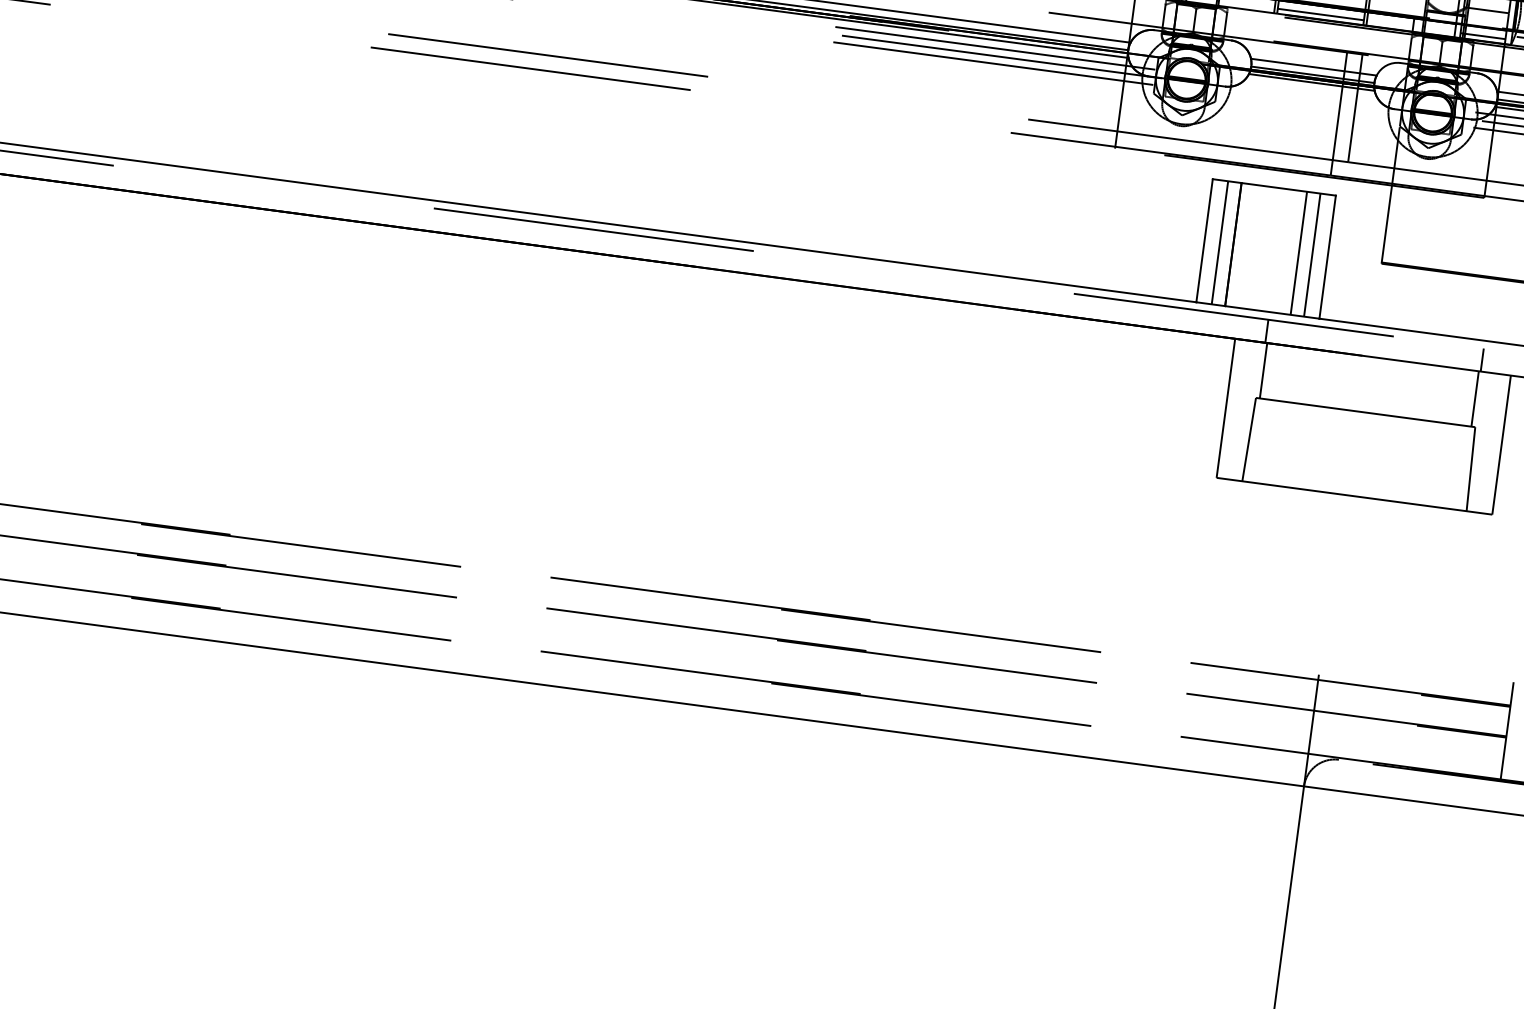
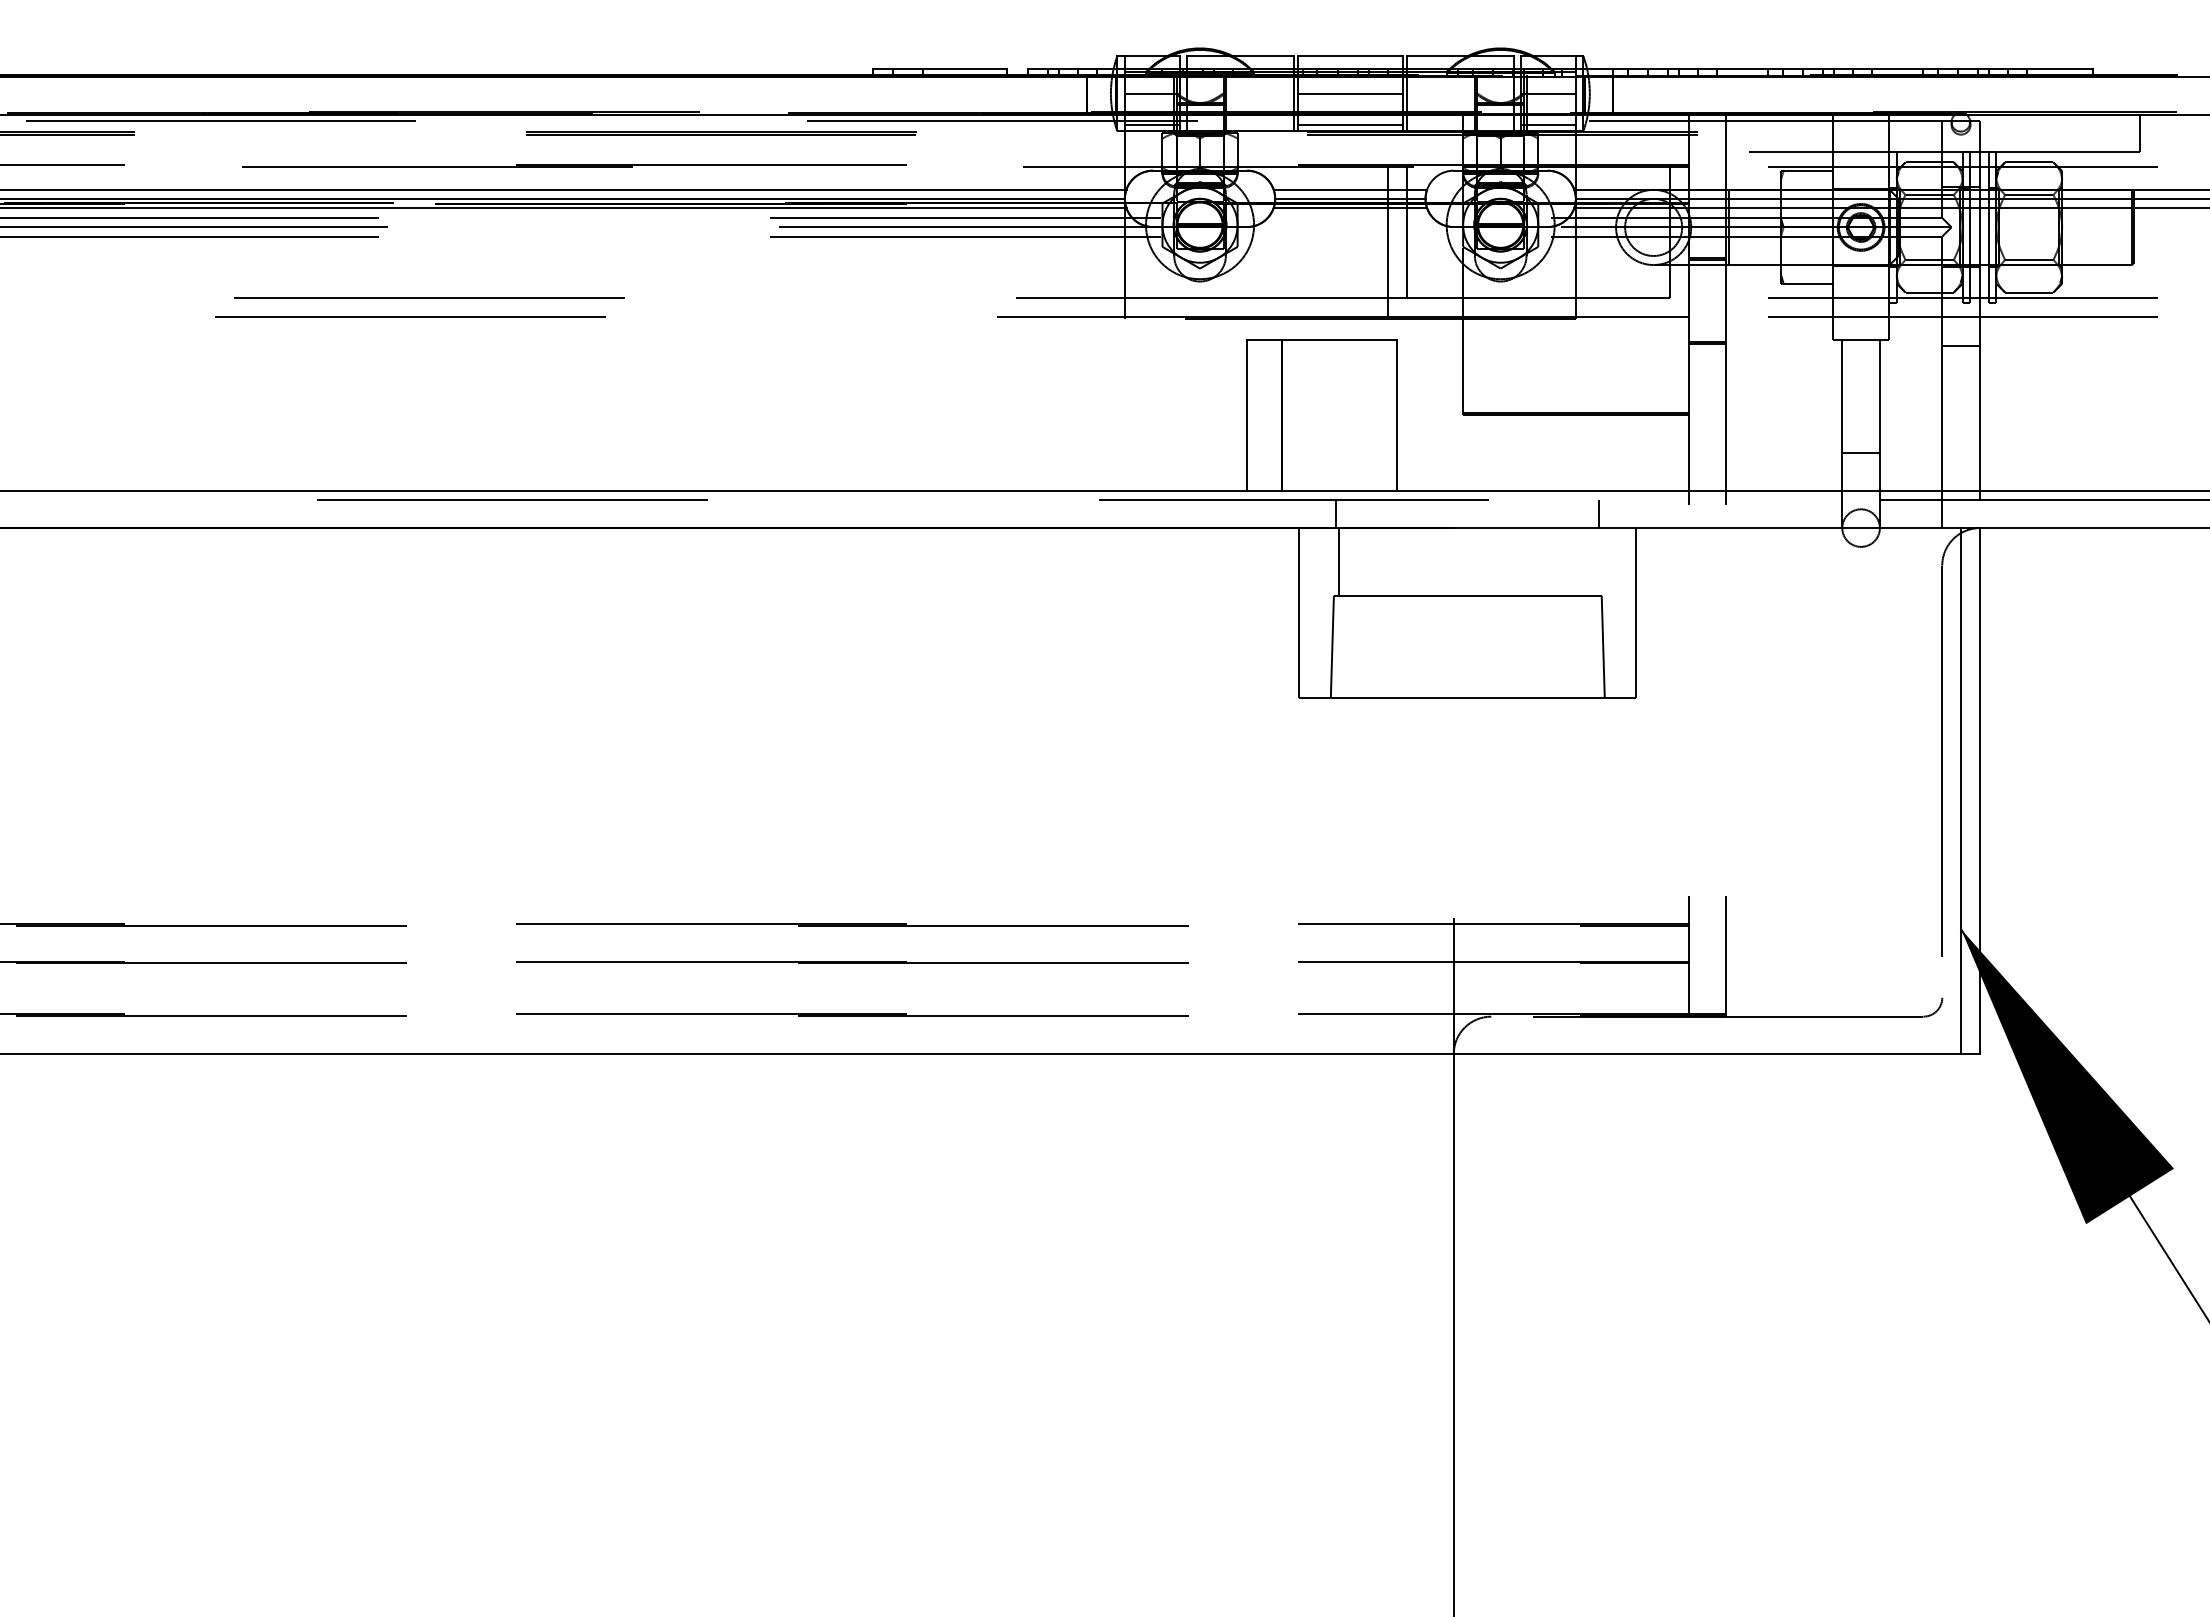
line: (1219, 242) -> (1265, 415), removed
line: (1299, 253) -> (1362, 415), removed
line: (1312, 255) -> (1378, 415), removed
line: (1475, 398) -> (1597, 561), removed

